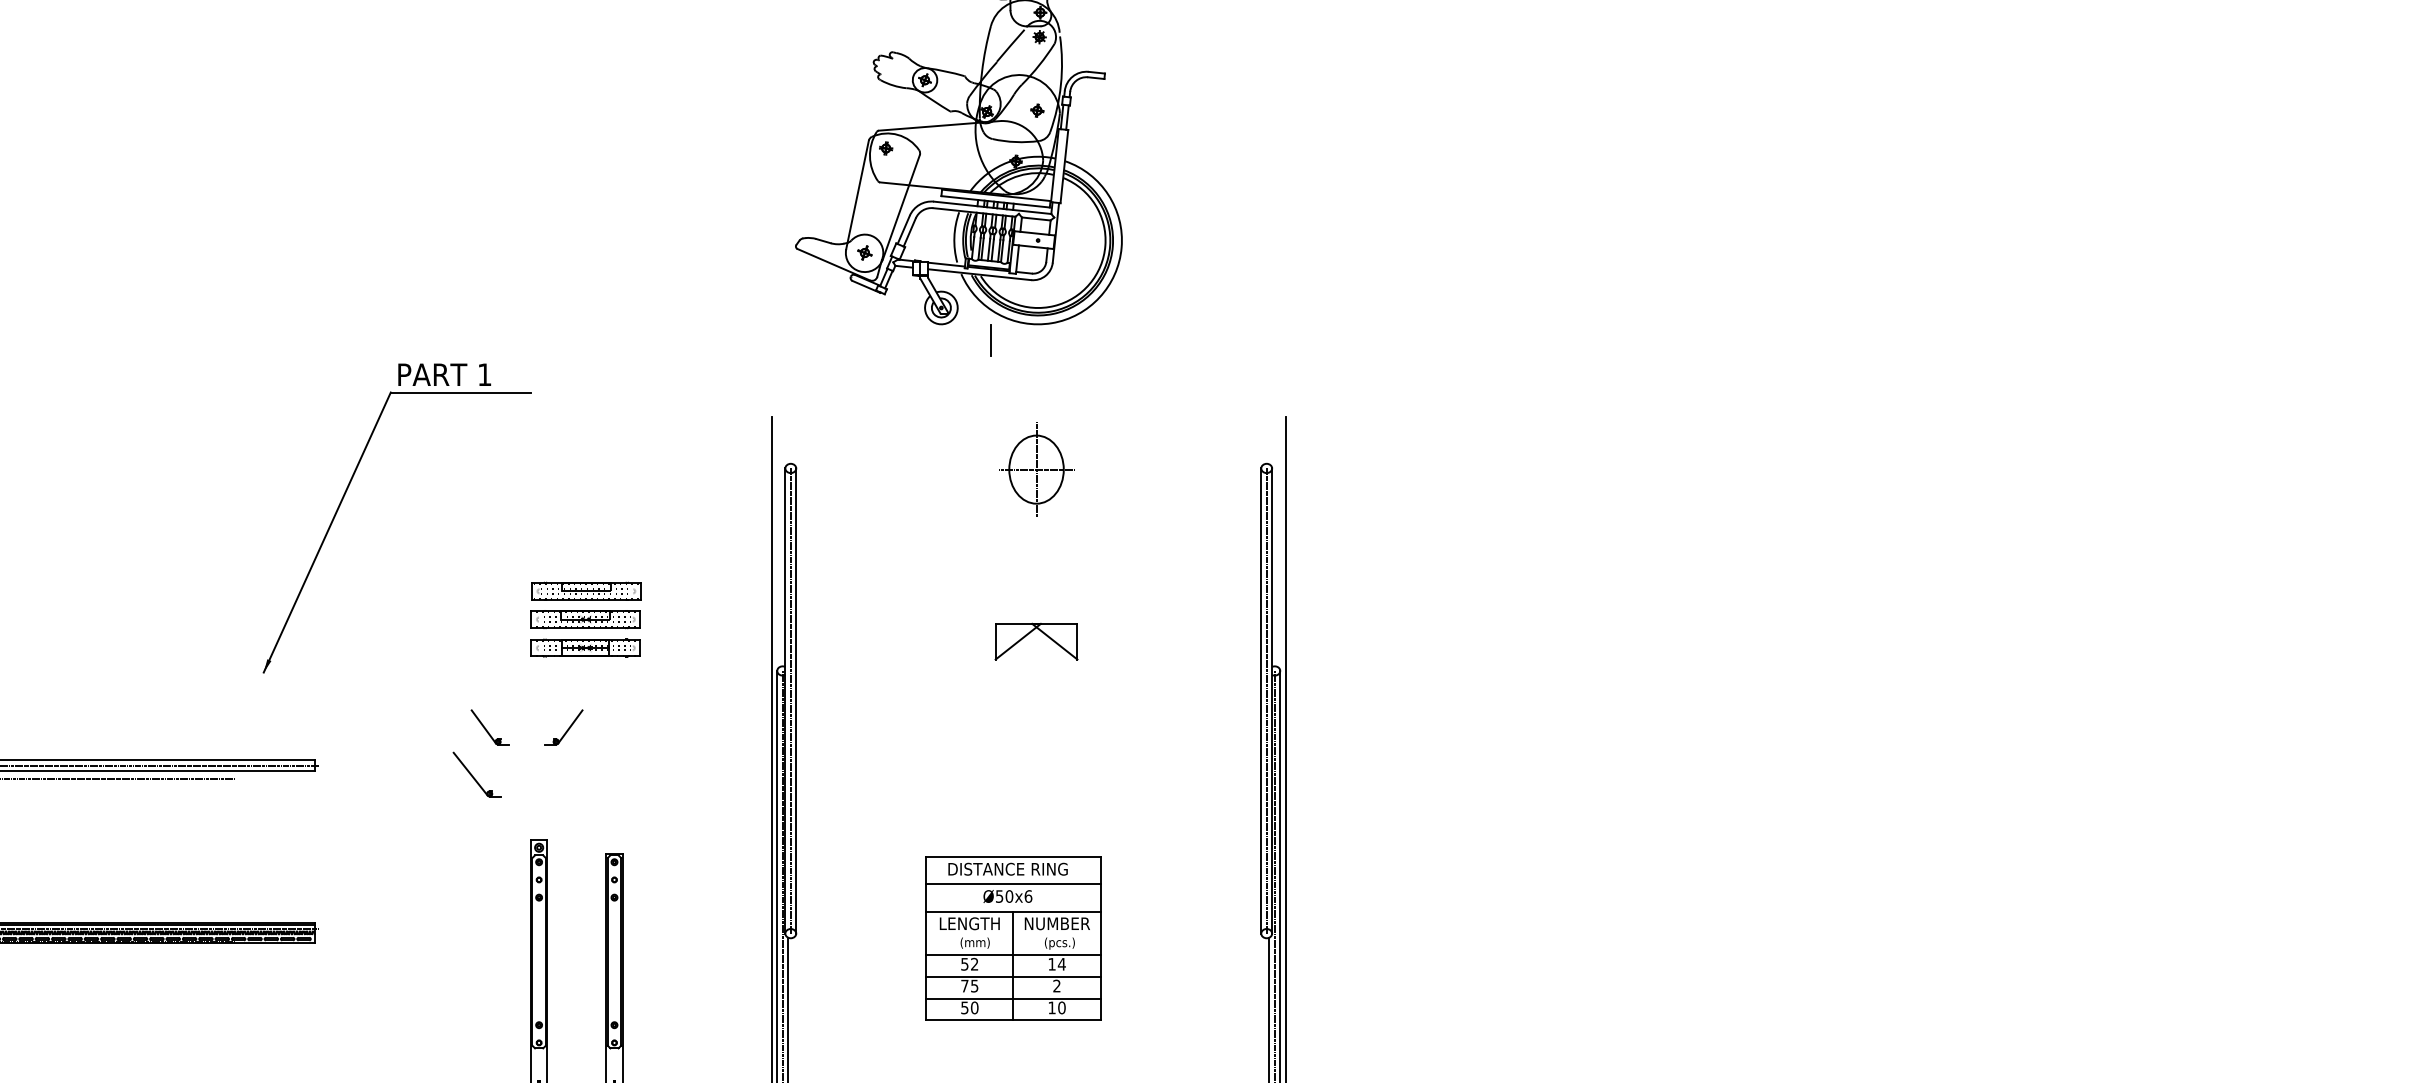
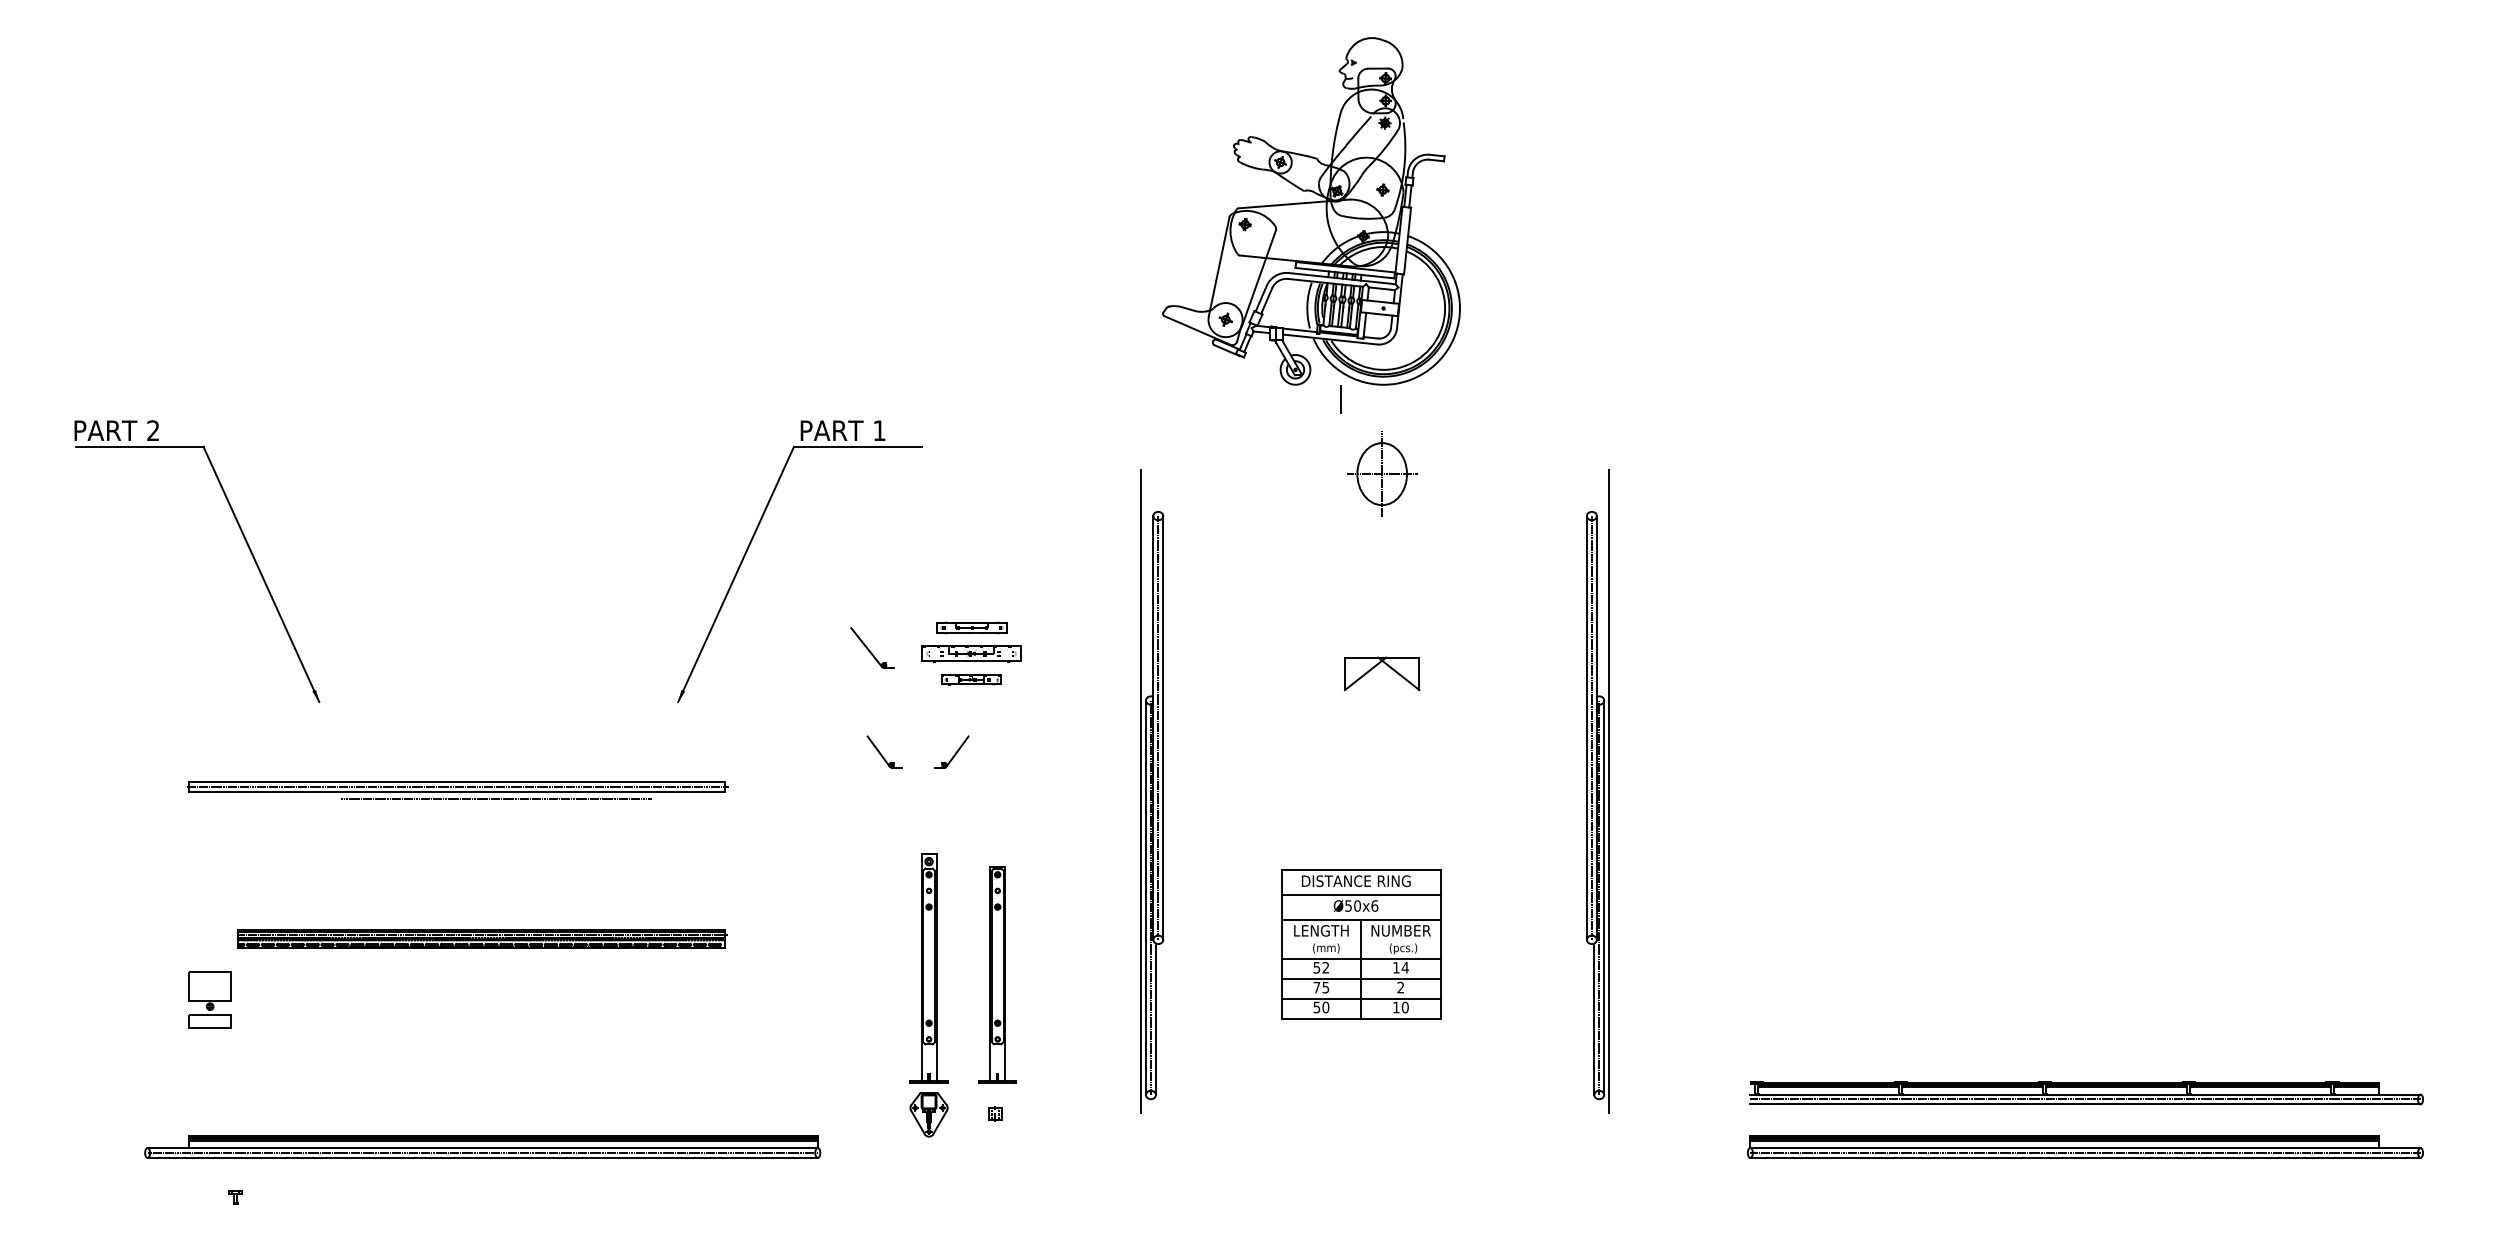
part: (1036, 468) -> (1382, 473), moved
part: (585, 590) -> (971, 627), size x0.7
part: (585, 647) -> (971, 679), size x0.6
part: (477, 774) -> (872, 647), moved

